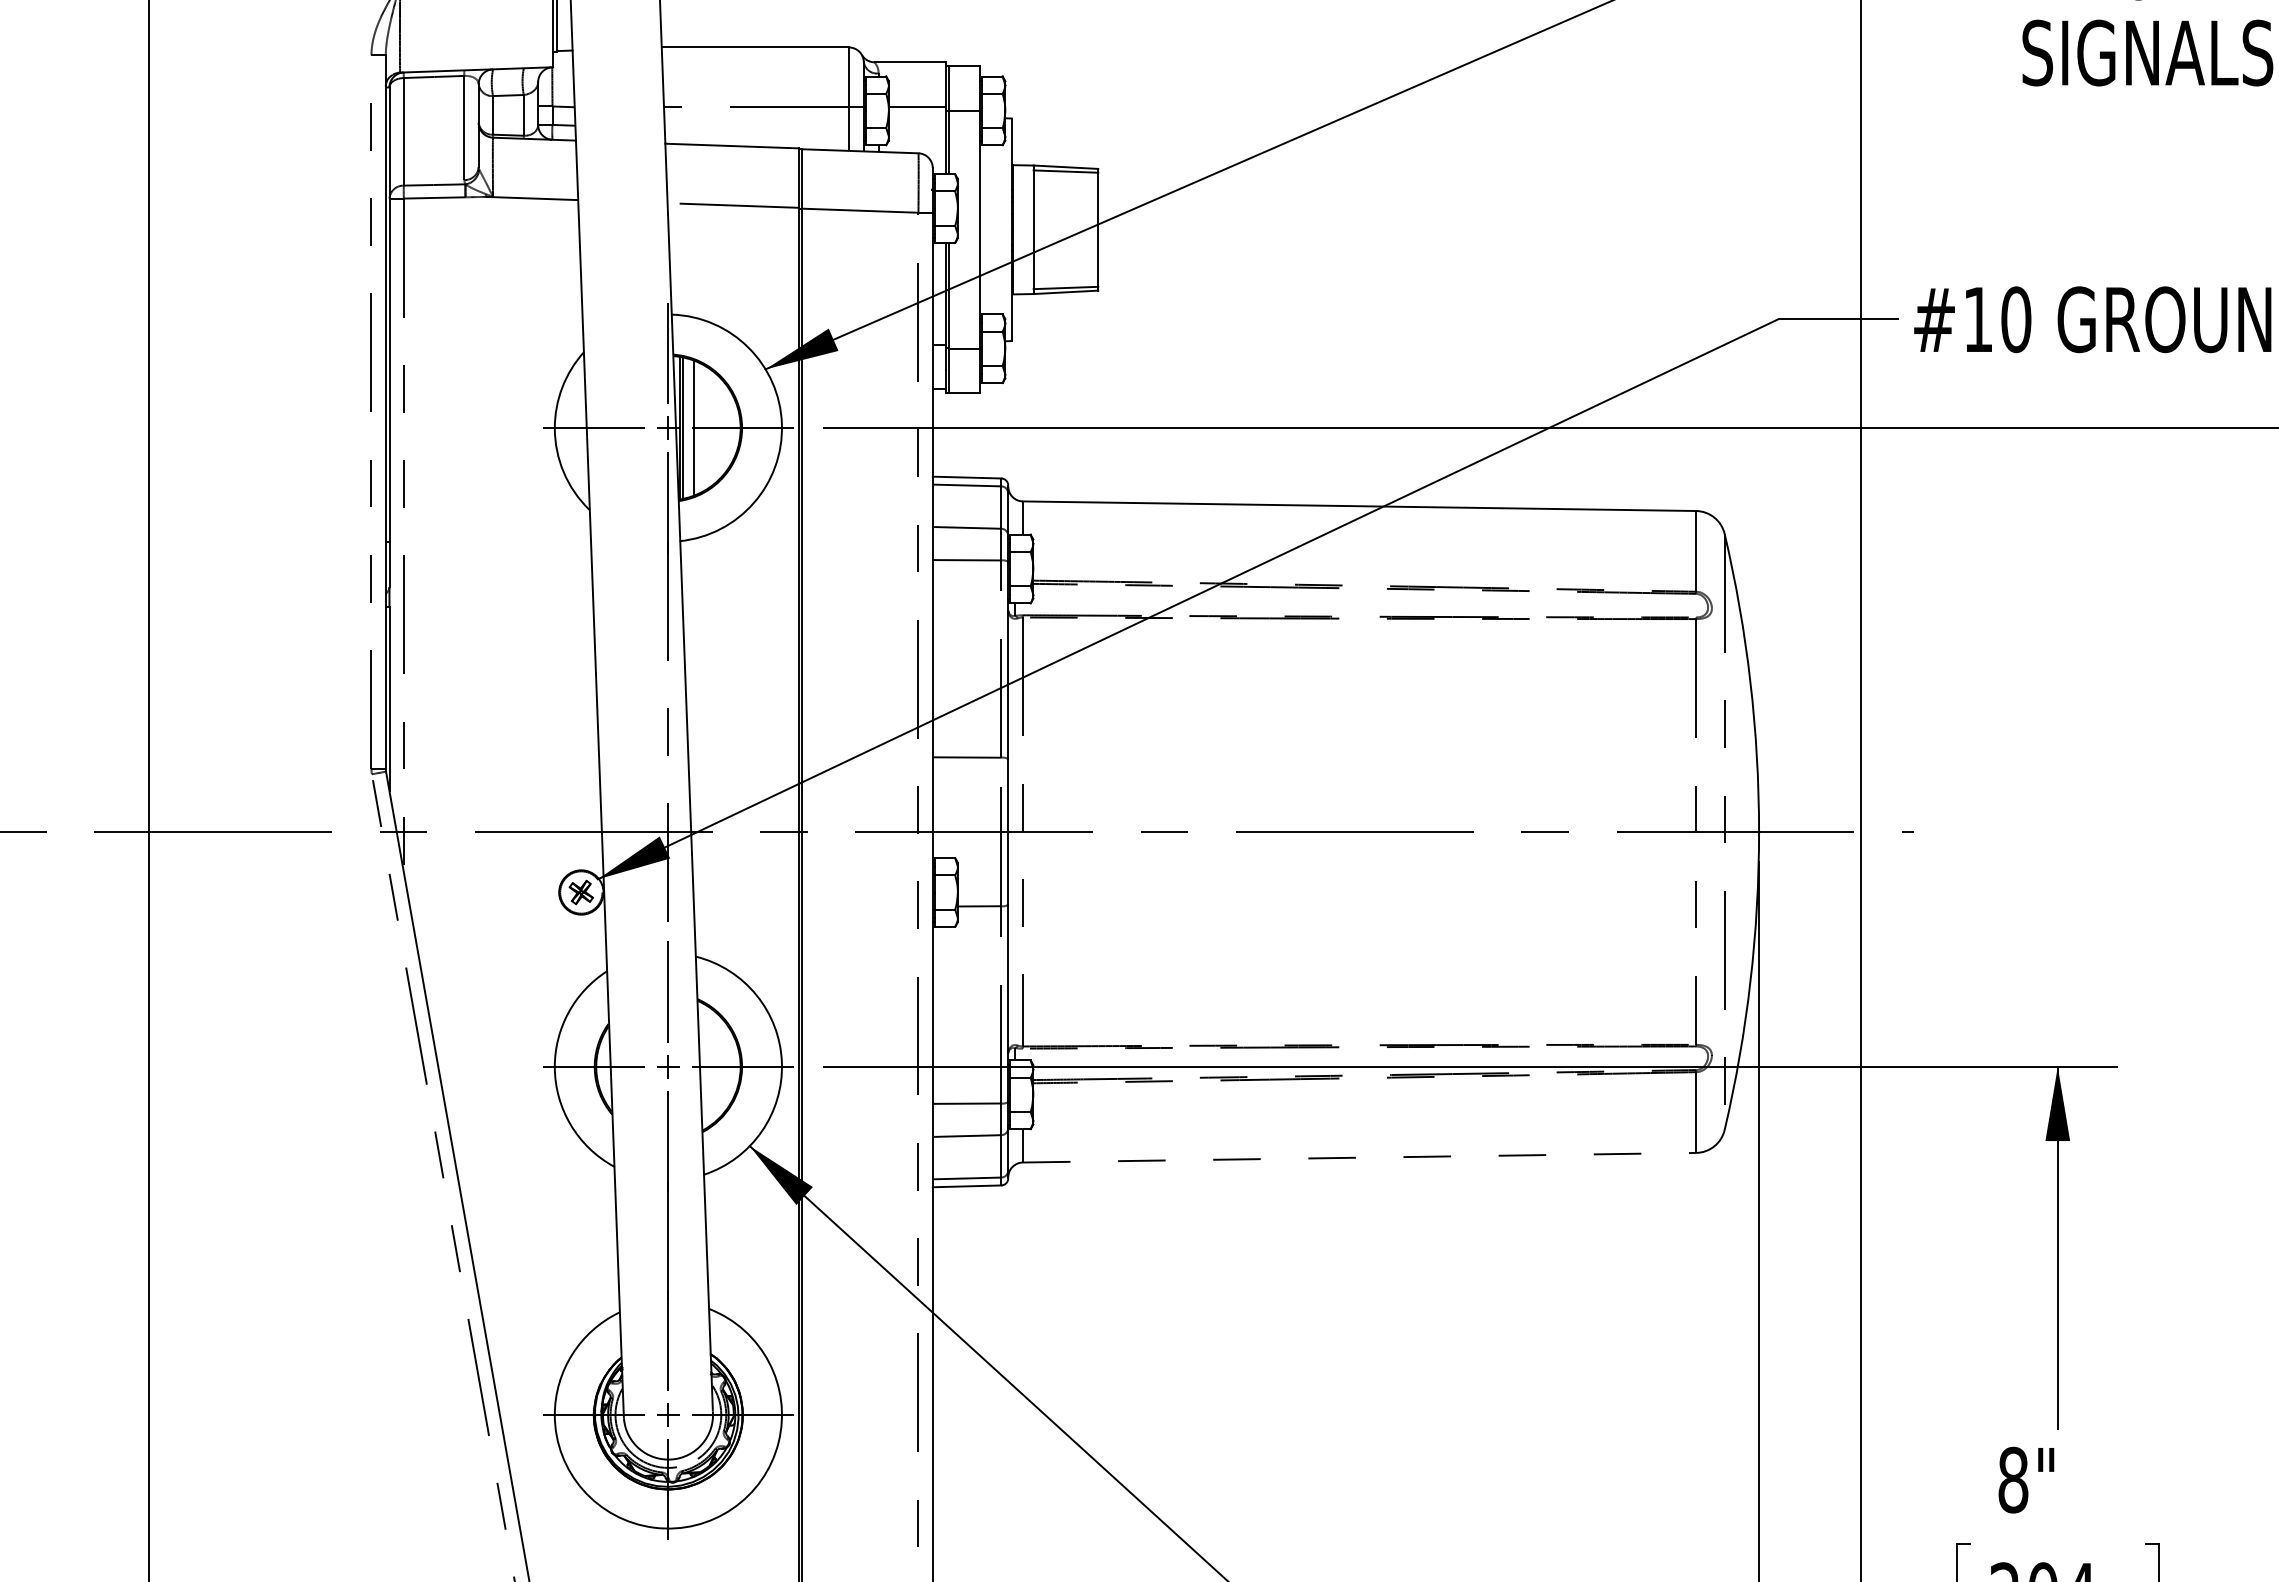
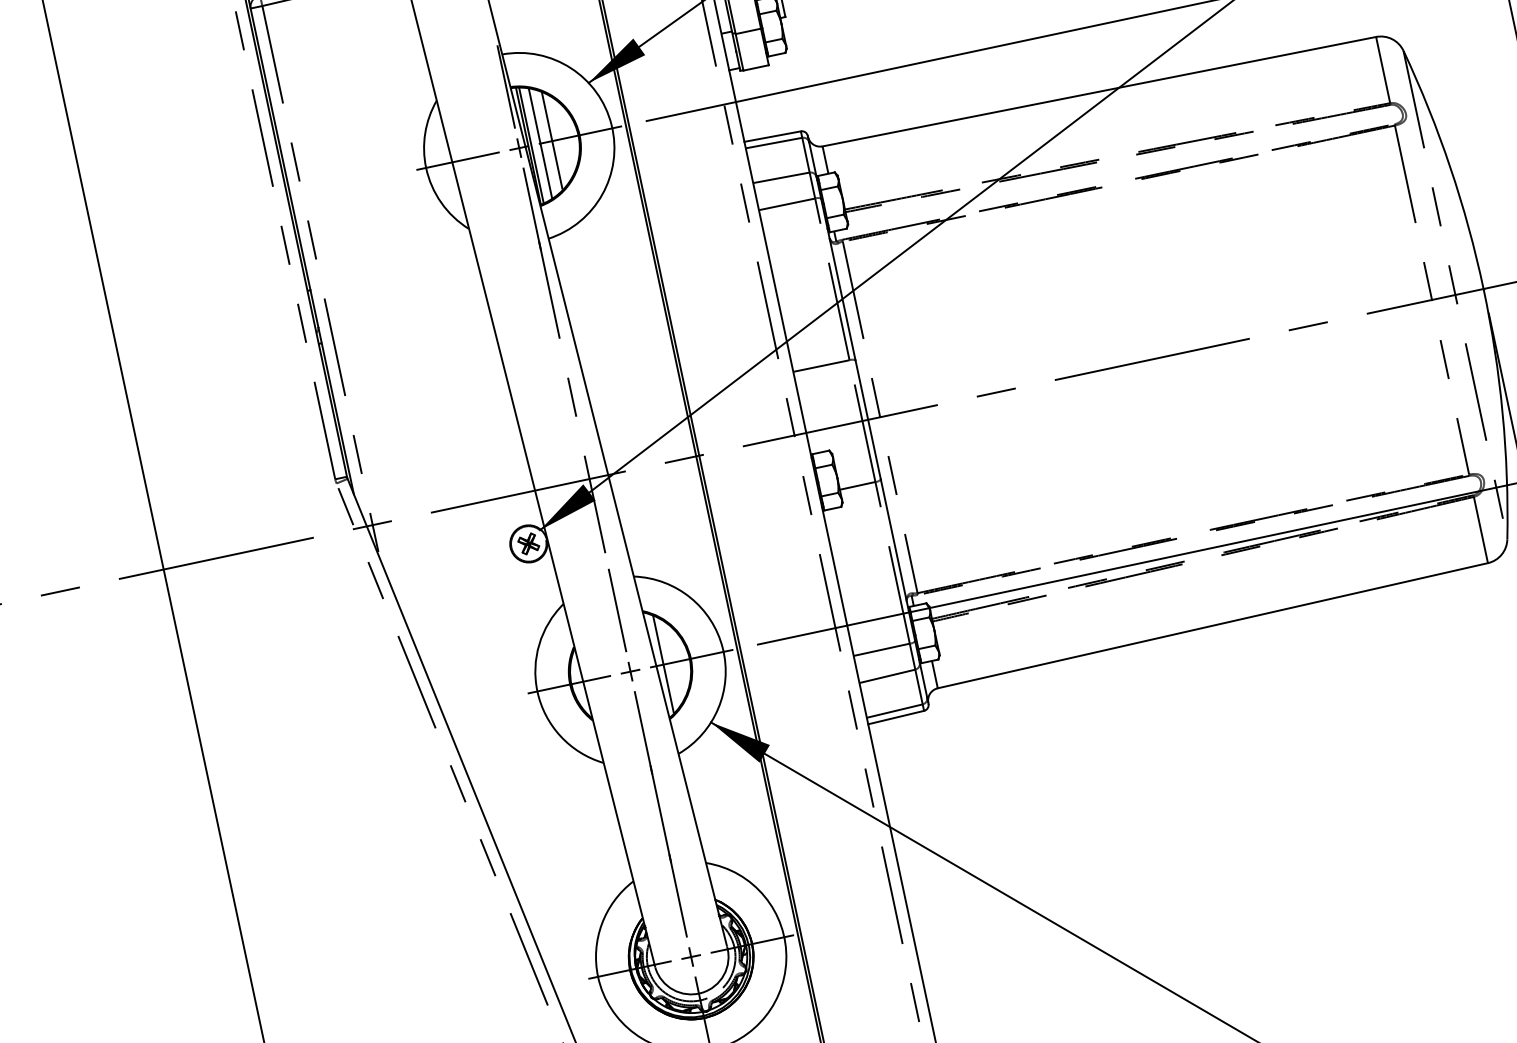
line: (708, 428) -> (552, 141), added
line: (708, 1066) -> (663, 664), added
line: (1359, 1157) -> (1212, 625), dashed -> solid

